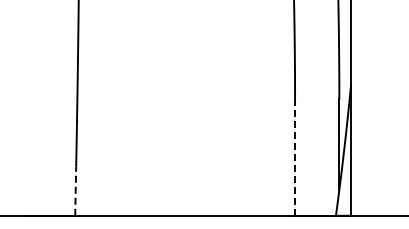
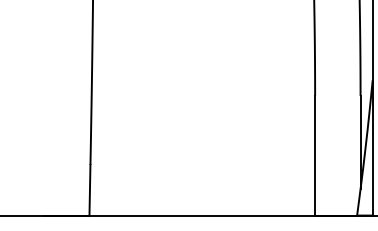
line: (295, 158) -> (315, 156), dashed -> solid
line: (75, 191) -> (89, 190), dashed -> solid

